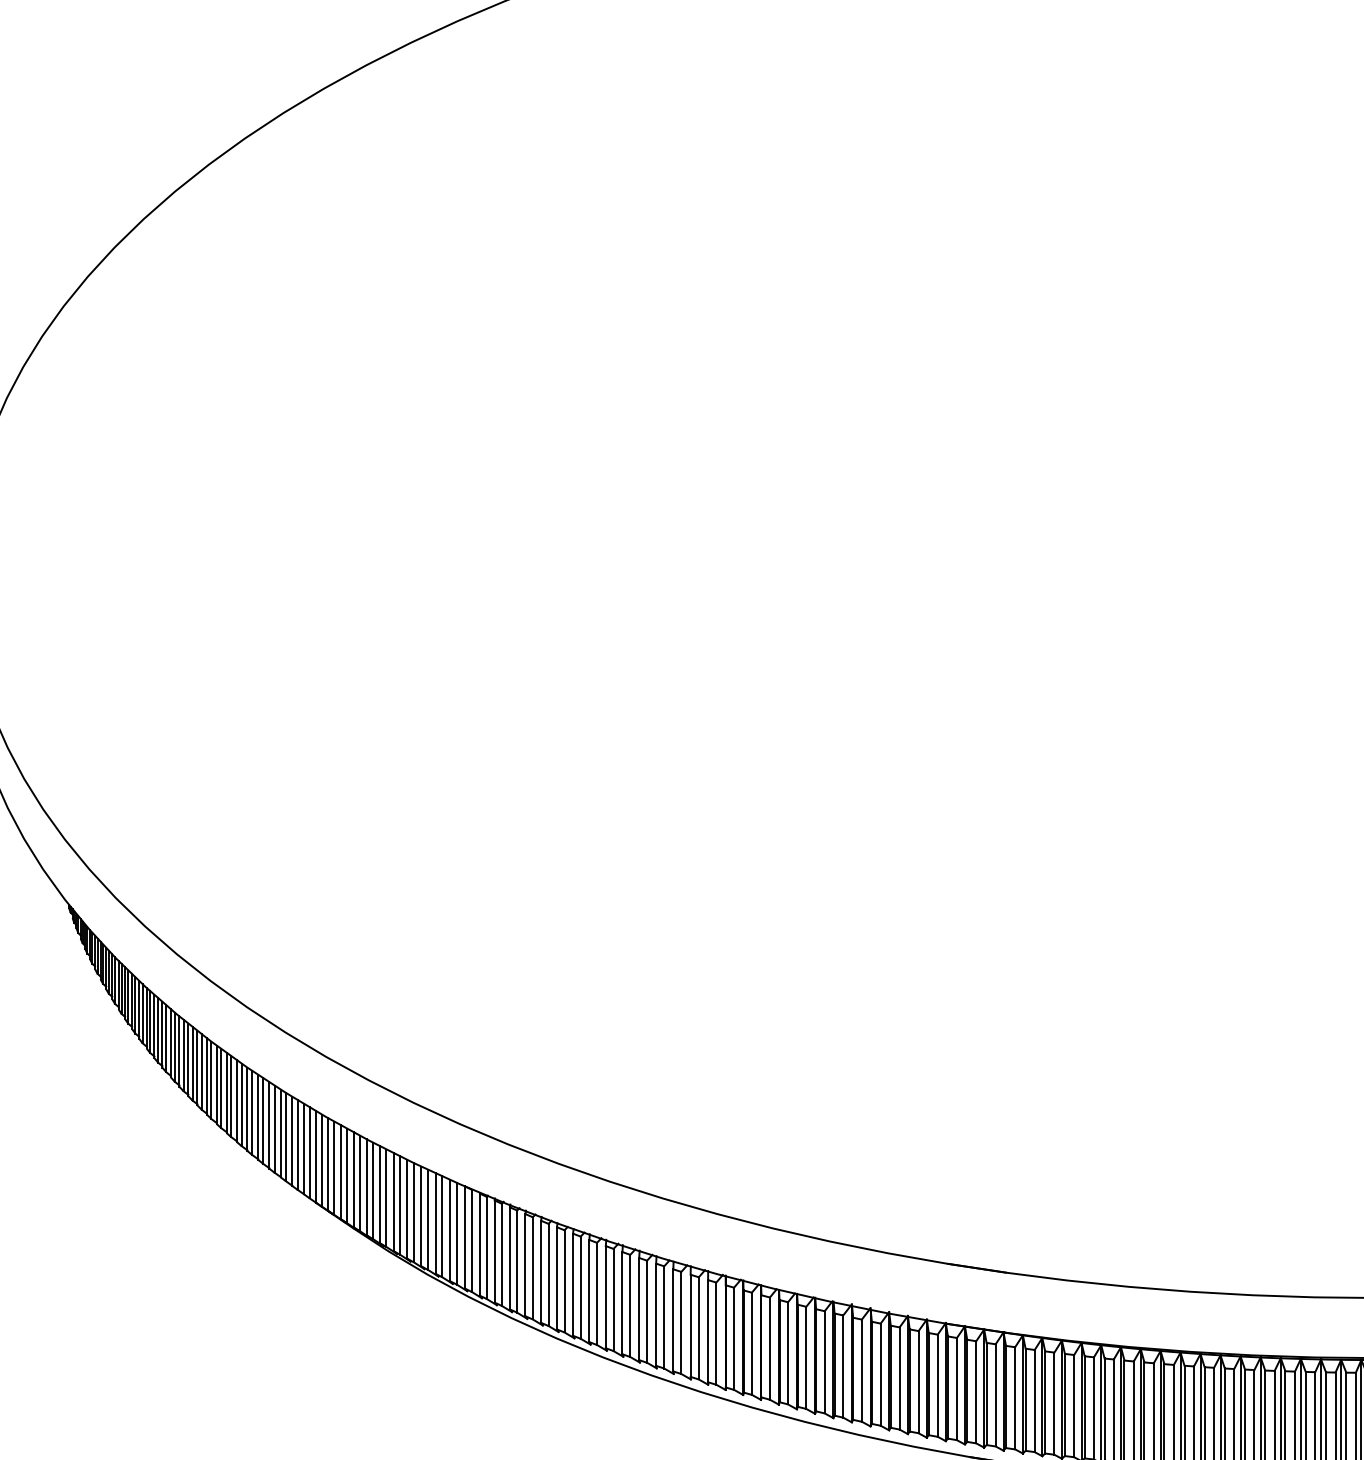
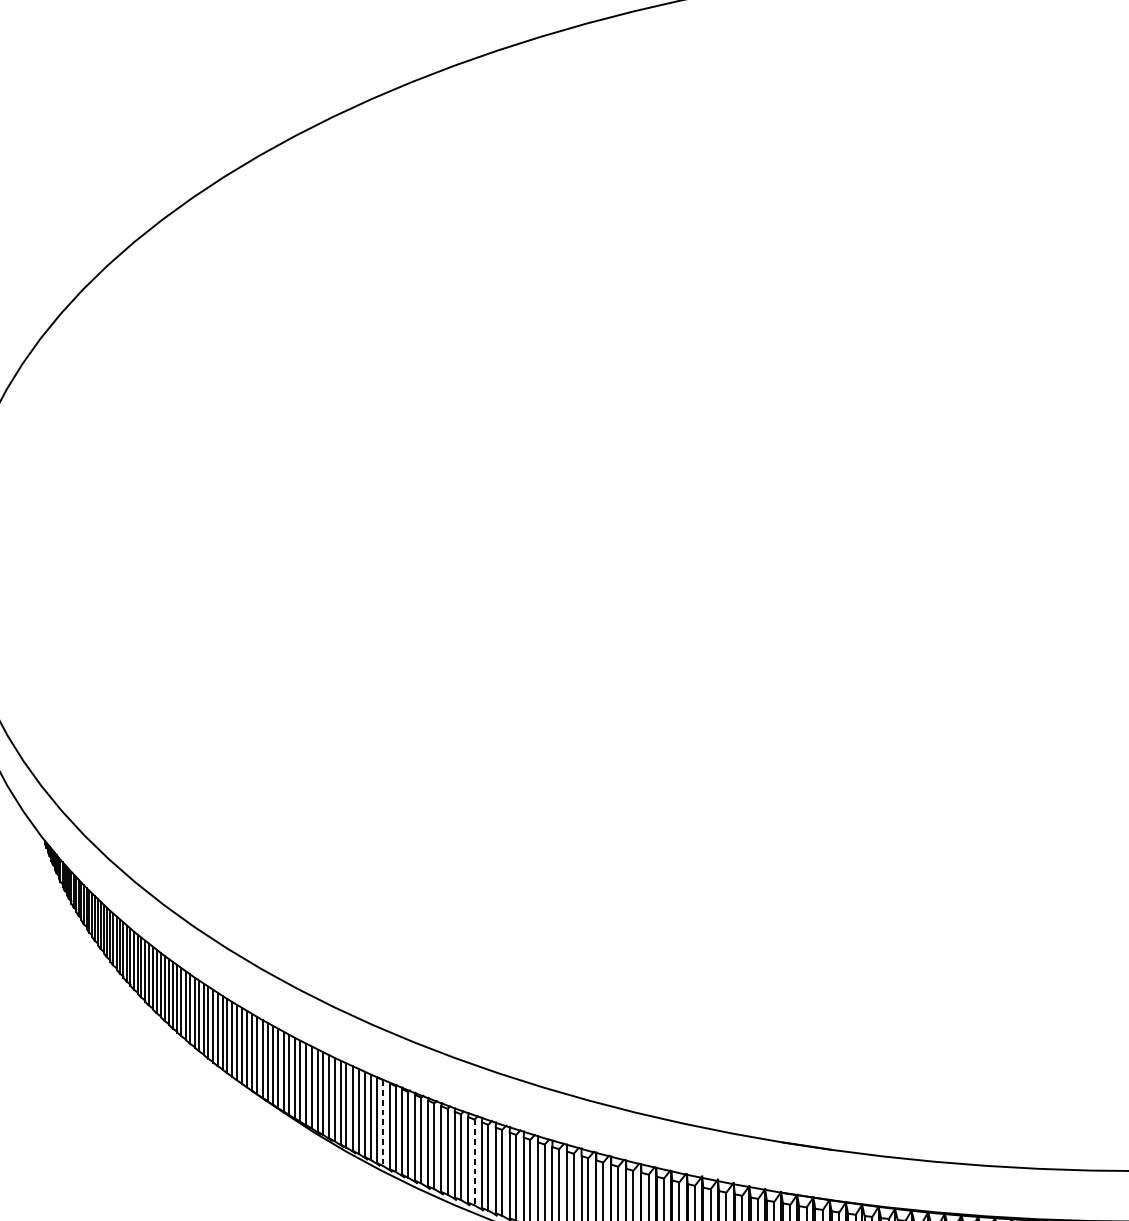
line: (471, 1241) -> (382, 1123), solid -> dashed
line: (580, 1288) -> (474, 1163), solid -> dashed

